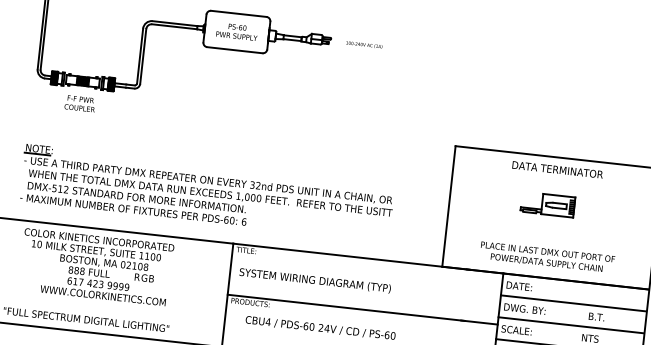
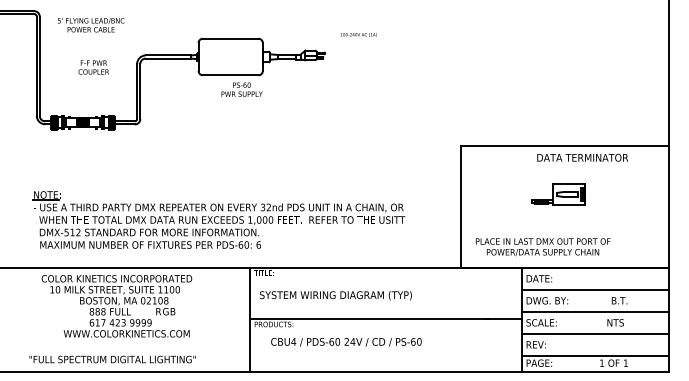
text: (236, 31) -> (241, 89), moved
text: (364, 44) -> (358, 34), moved
text: (79, 103) -> (93, 67), moved
text: (557, 169) -> (582, 157), moved
text: (546, 257) -> (542, 247), moved

